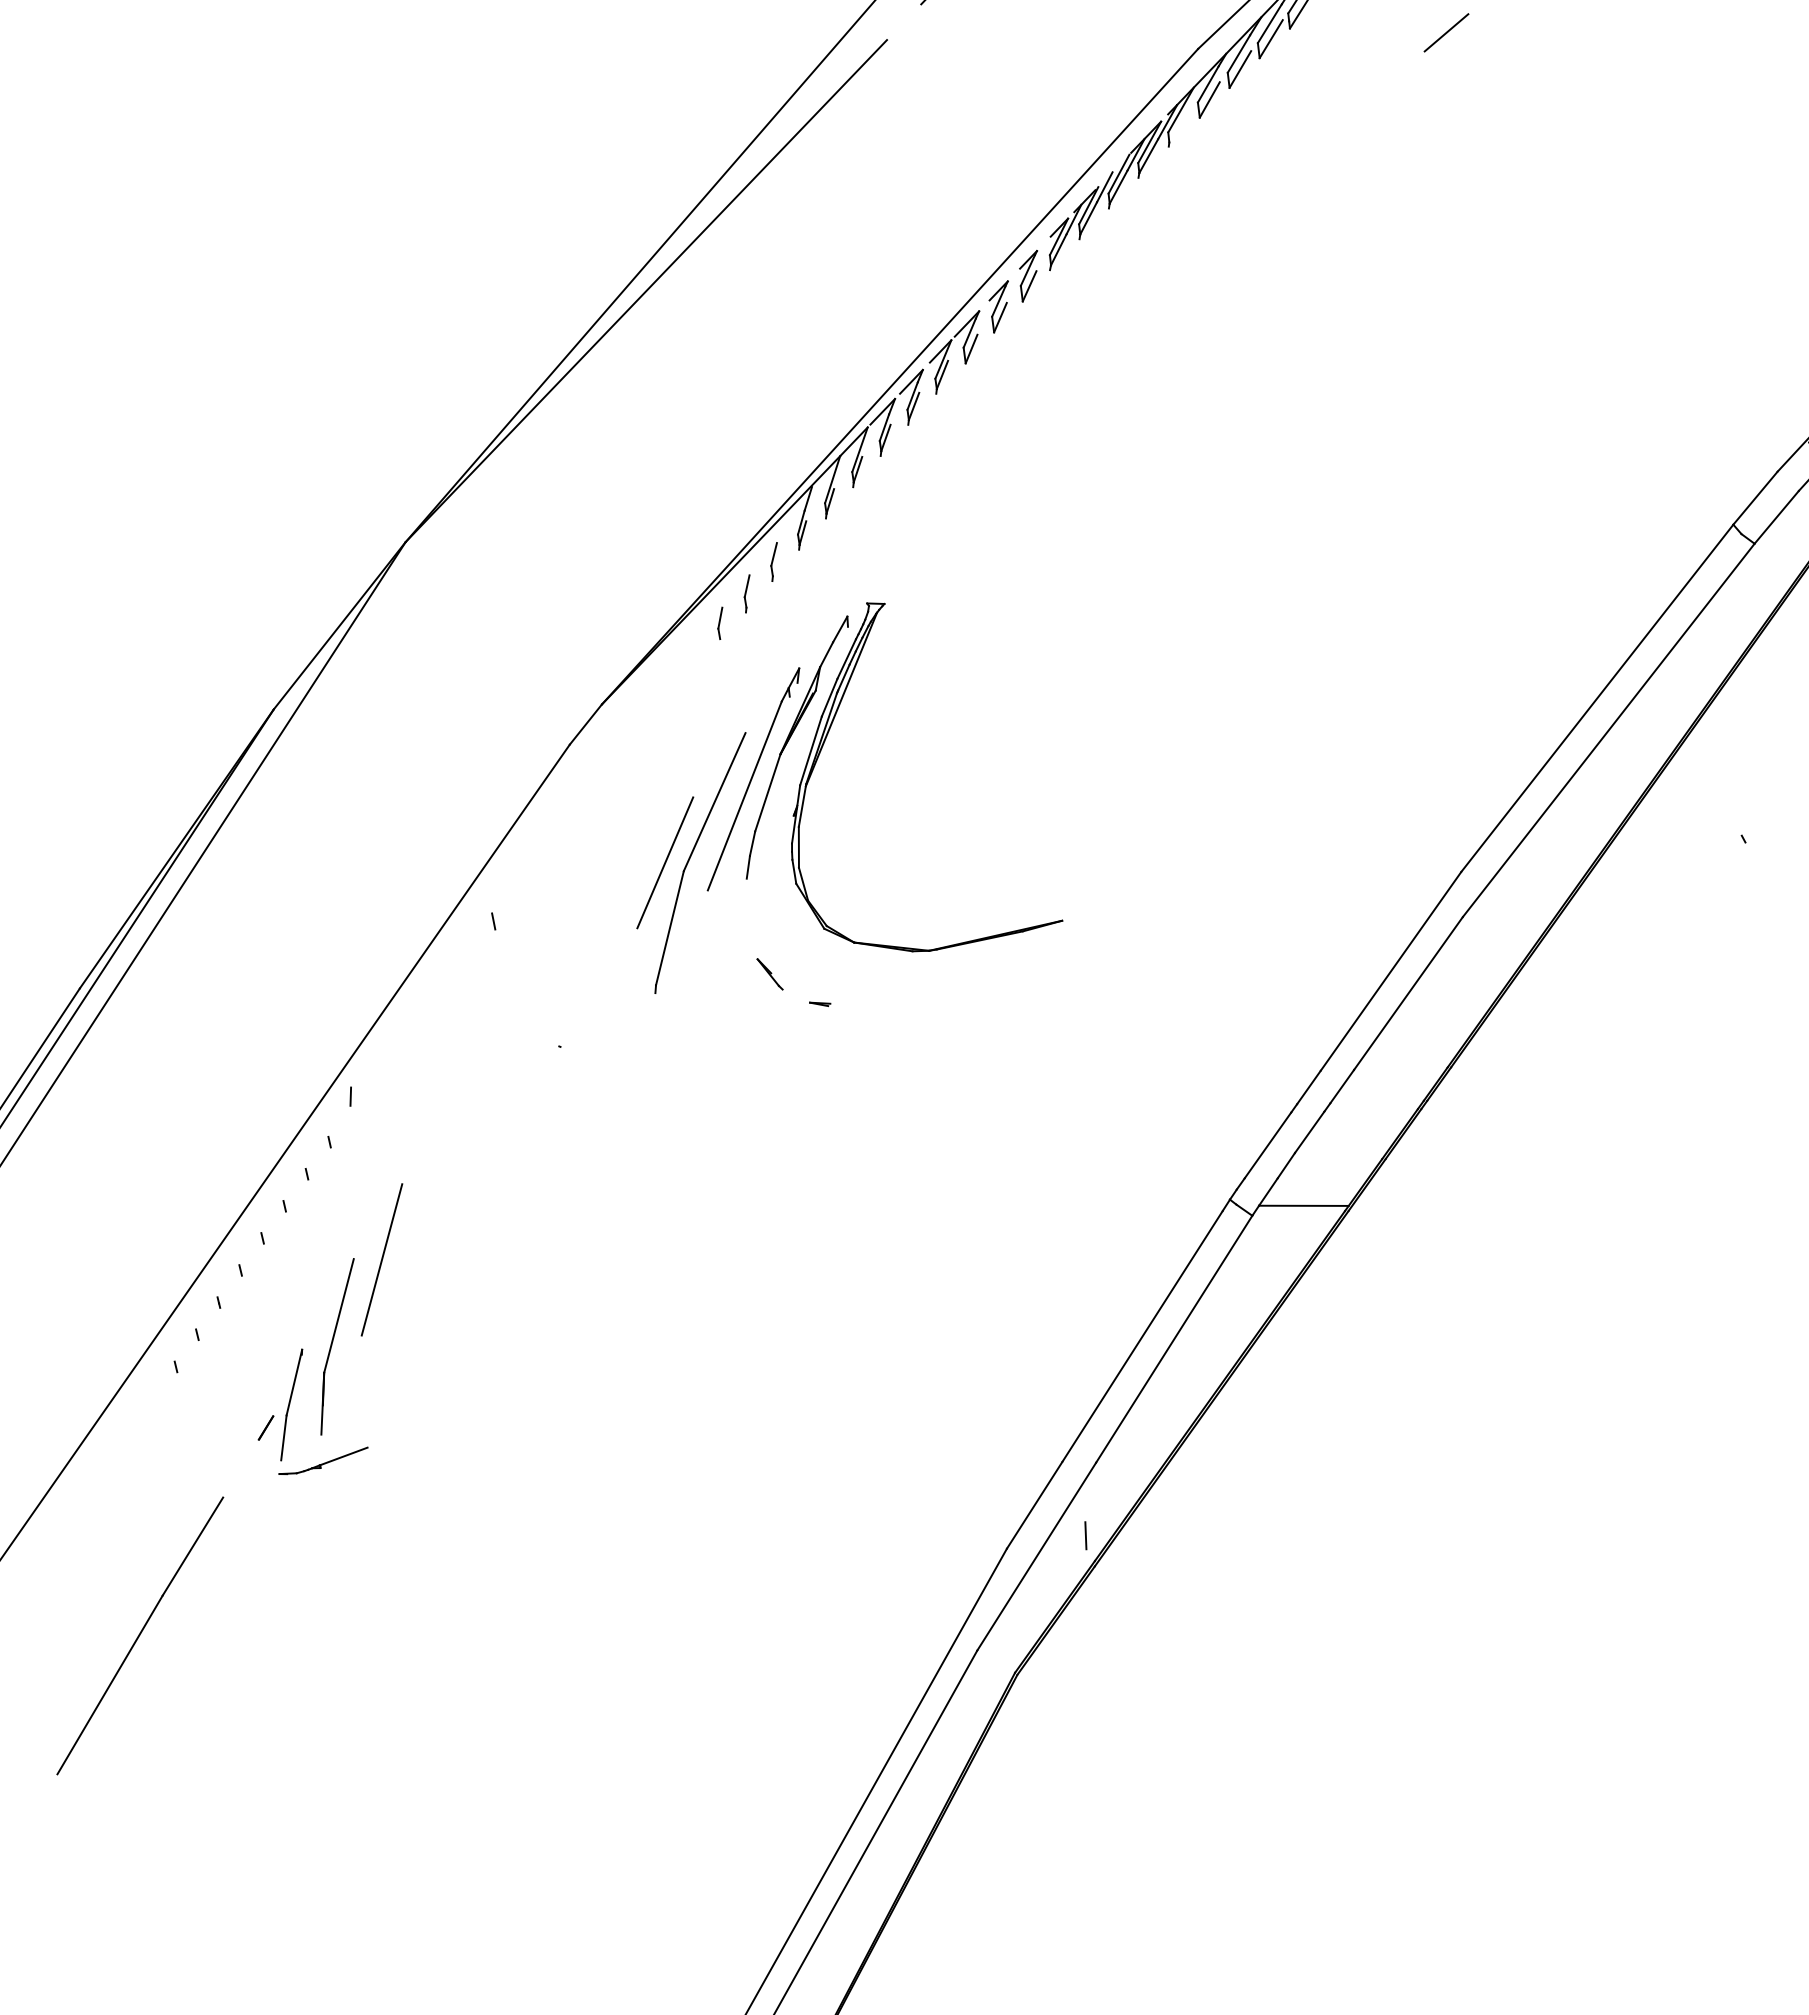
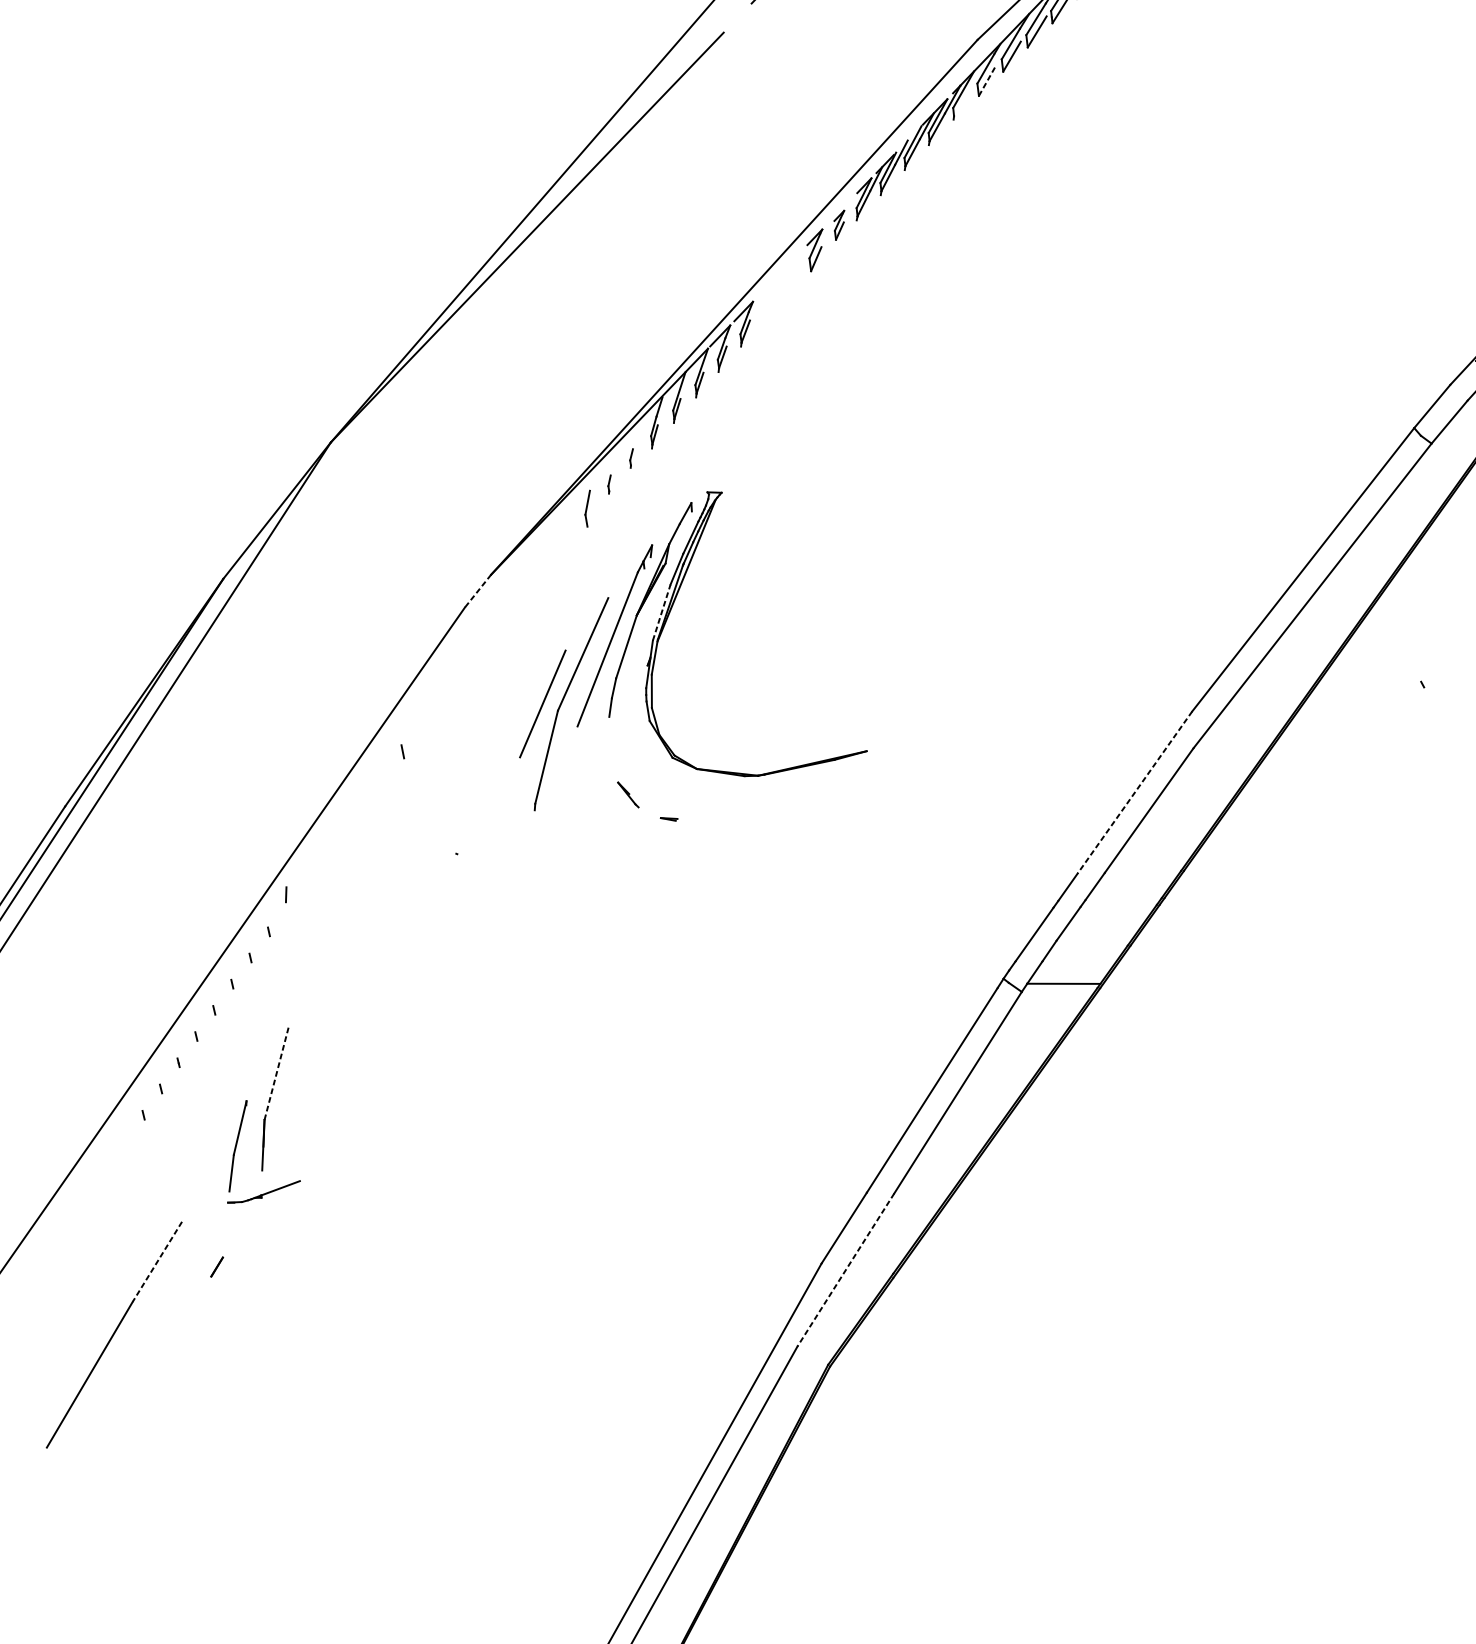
line: (1446, 32) -> (1180, 26), removed
line: (1210, 99) -> (987, 81), solid -> dashed
part: (1028, 275) -> (839, 224), size x0.7
part: (948, 350) -> (773, 285), removed
part: (773, 561) -> (631, 458), size x0.6
part: (746, 593) -> (609, 484), size x0.6
part: (720, 622) -> (587, 507), size x1.4
line: (585, 724) -> (477, 591), solid -> dashed
line: (811, 750) -> (662, 612), solid -> dashed
line: (1391, 971) -> (1135, 792), solid -> dashed
line: (381, 1259) -> (311, 1027), removed
line: (339, 1315) -> (277, 1073), solid -> dashed
line: (265, 1427) -> (216, 1266), moved
line: (1085, 1535) -> (885, 1252), removed
line: (192, 1546) -> (157, 1261), solid -> dashed
line: (1036, 1557) -> (845, 1270), solid -> dashed

